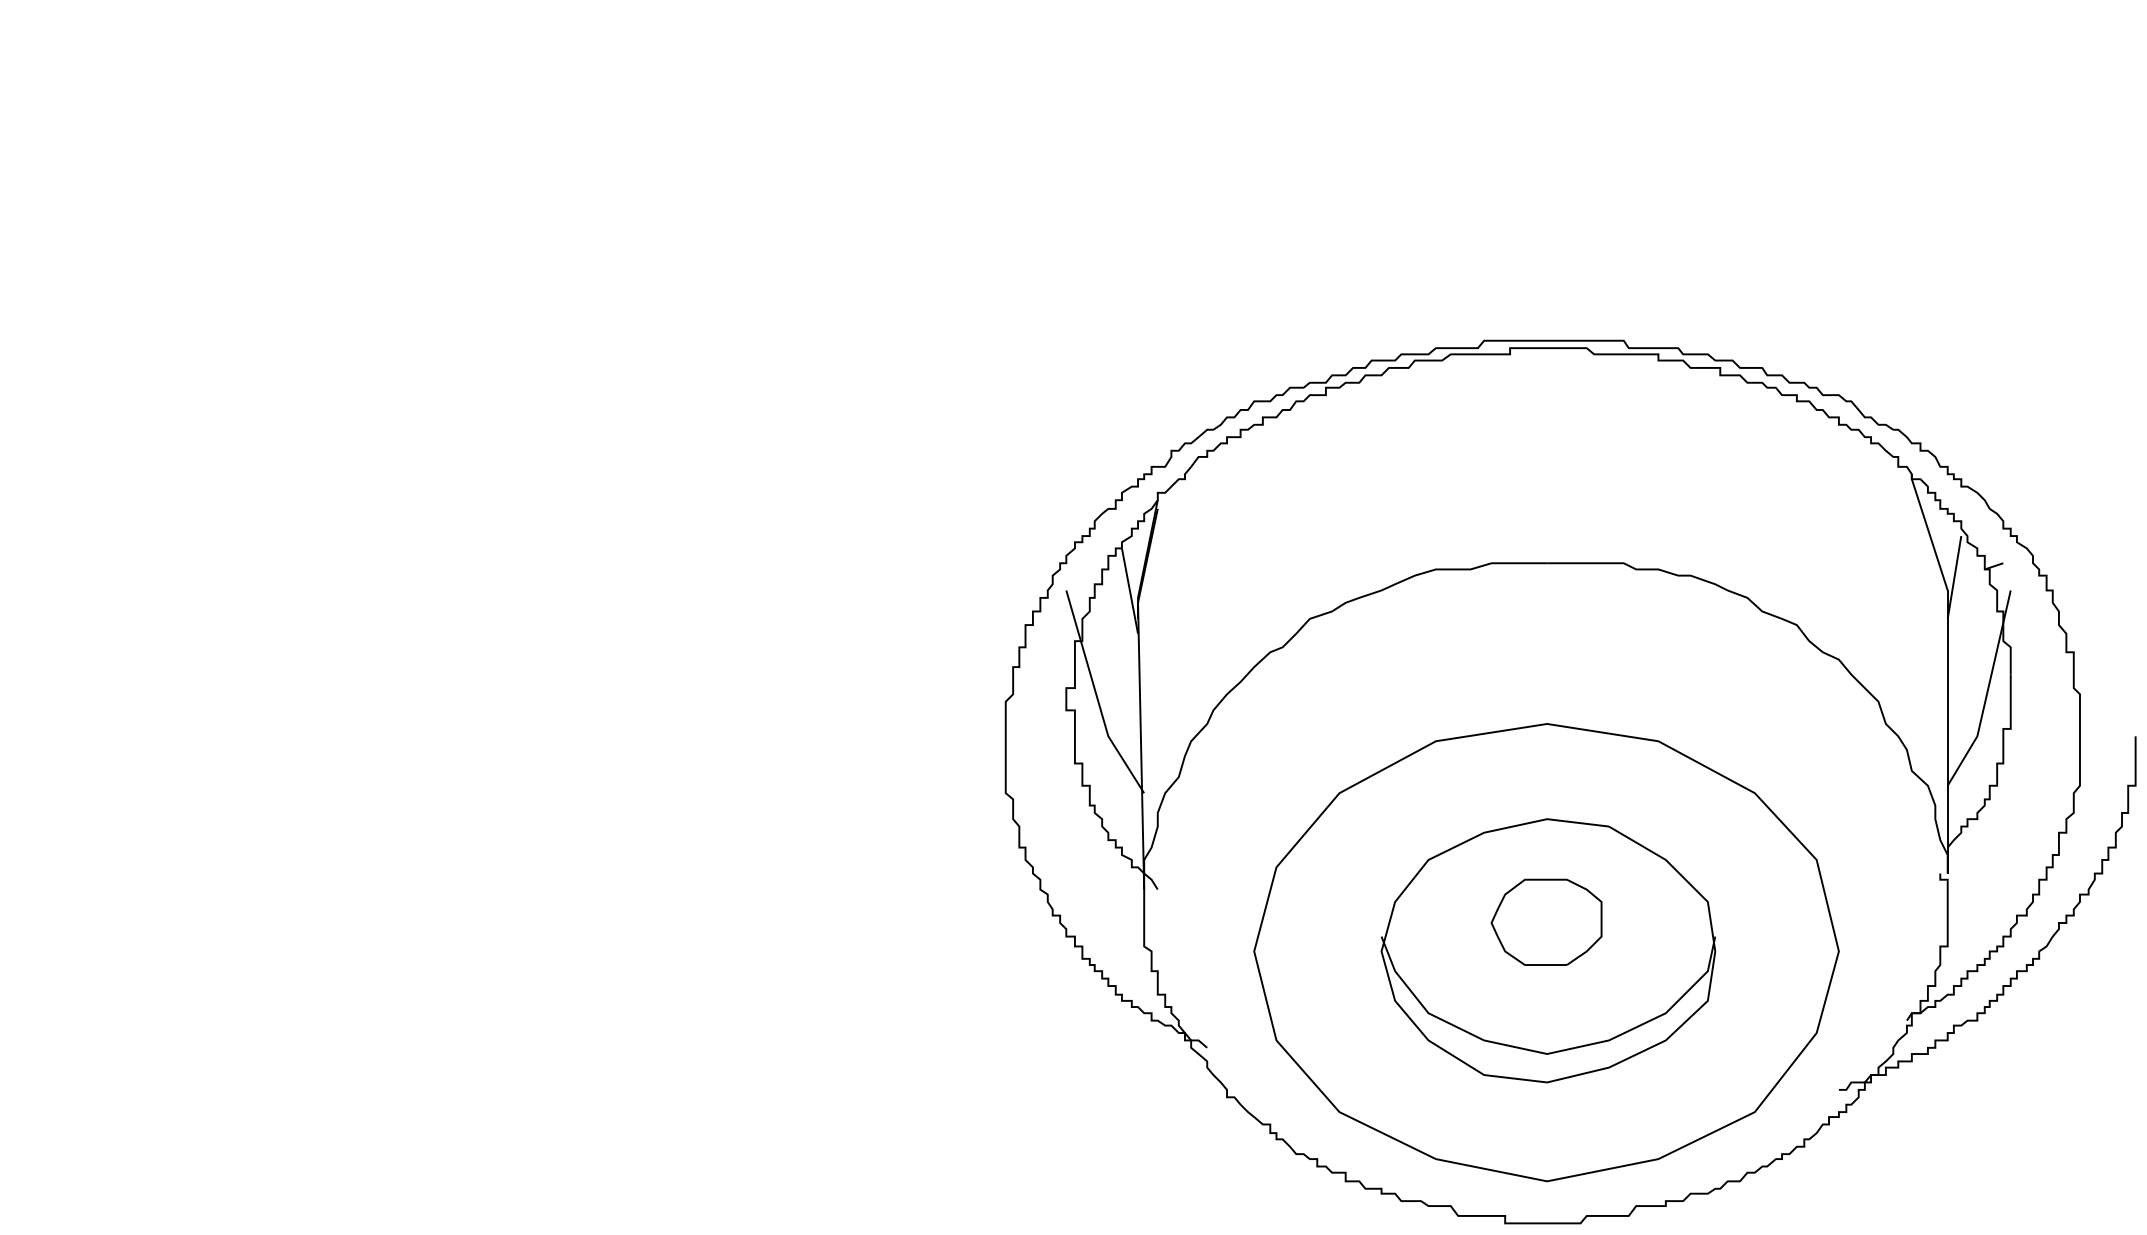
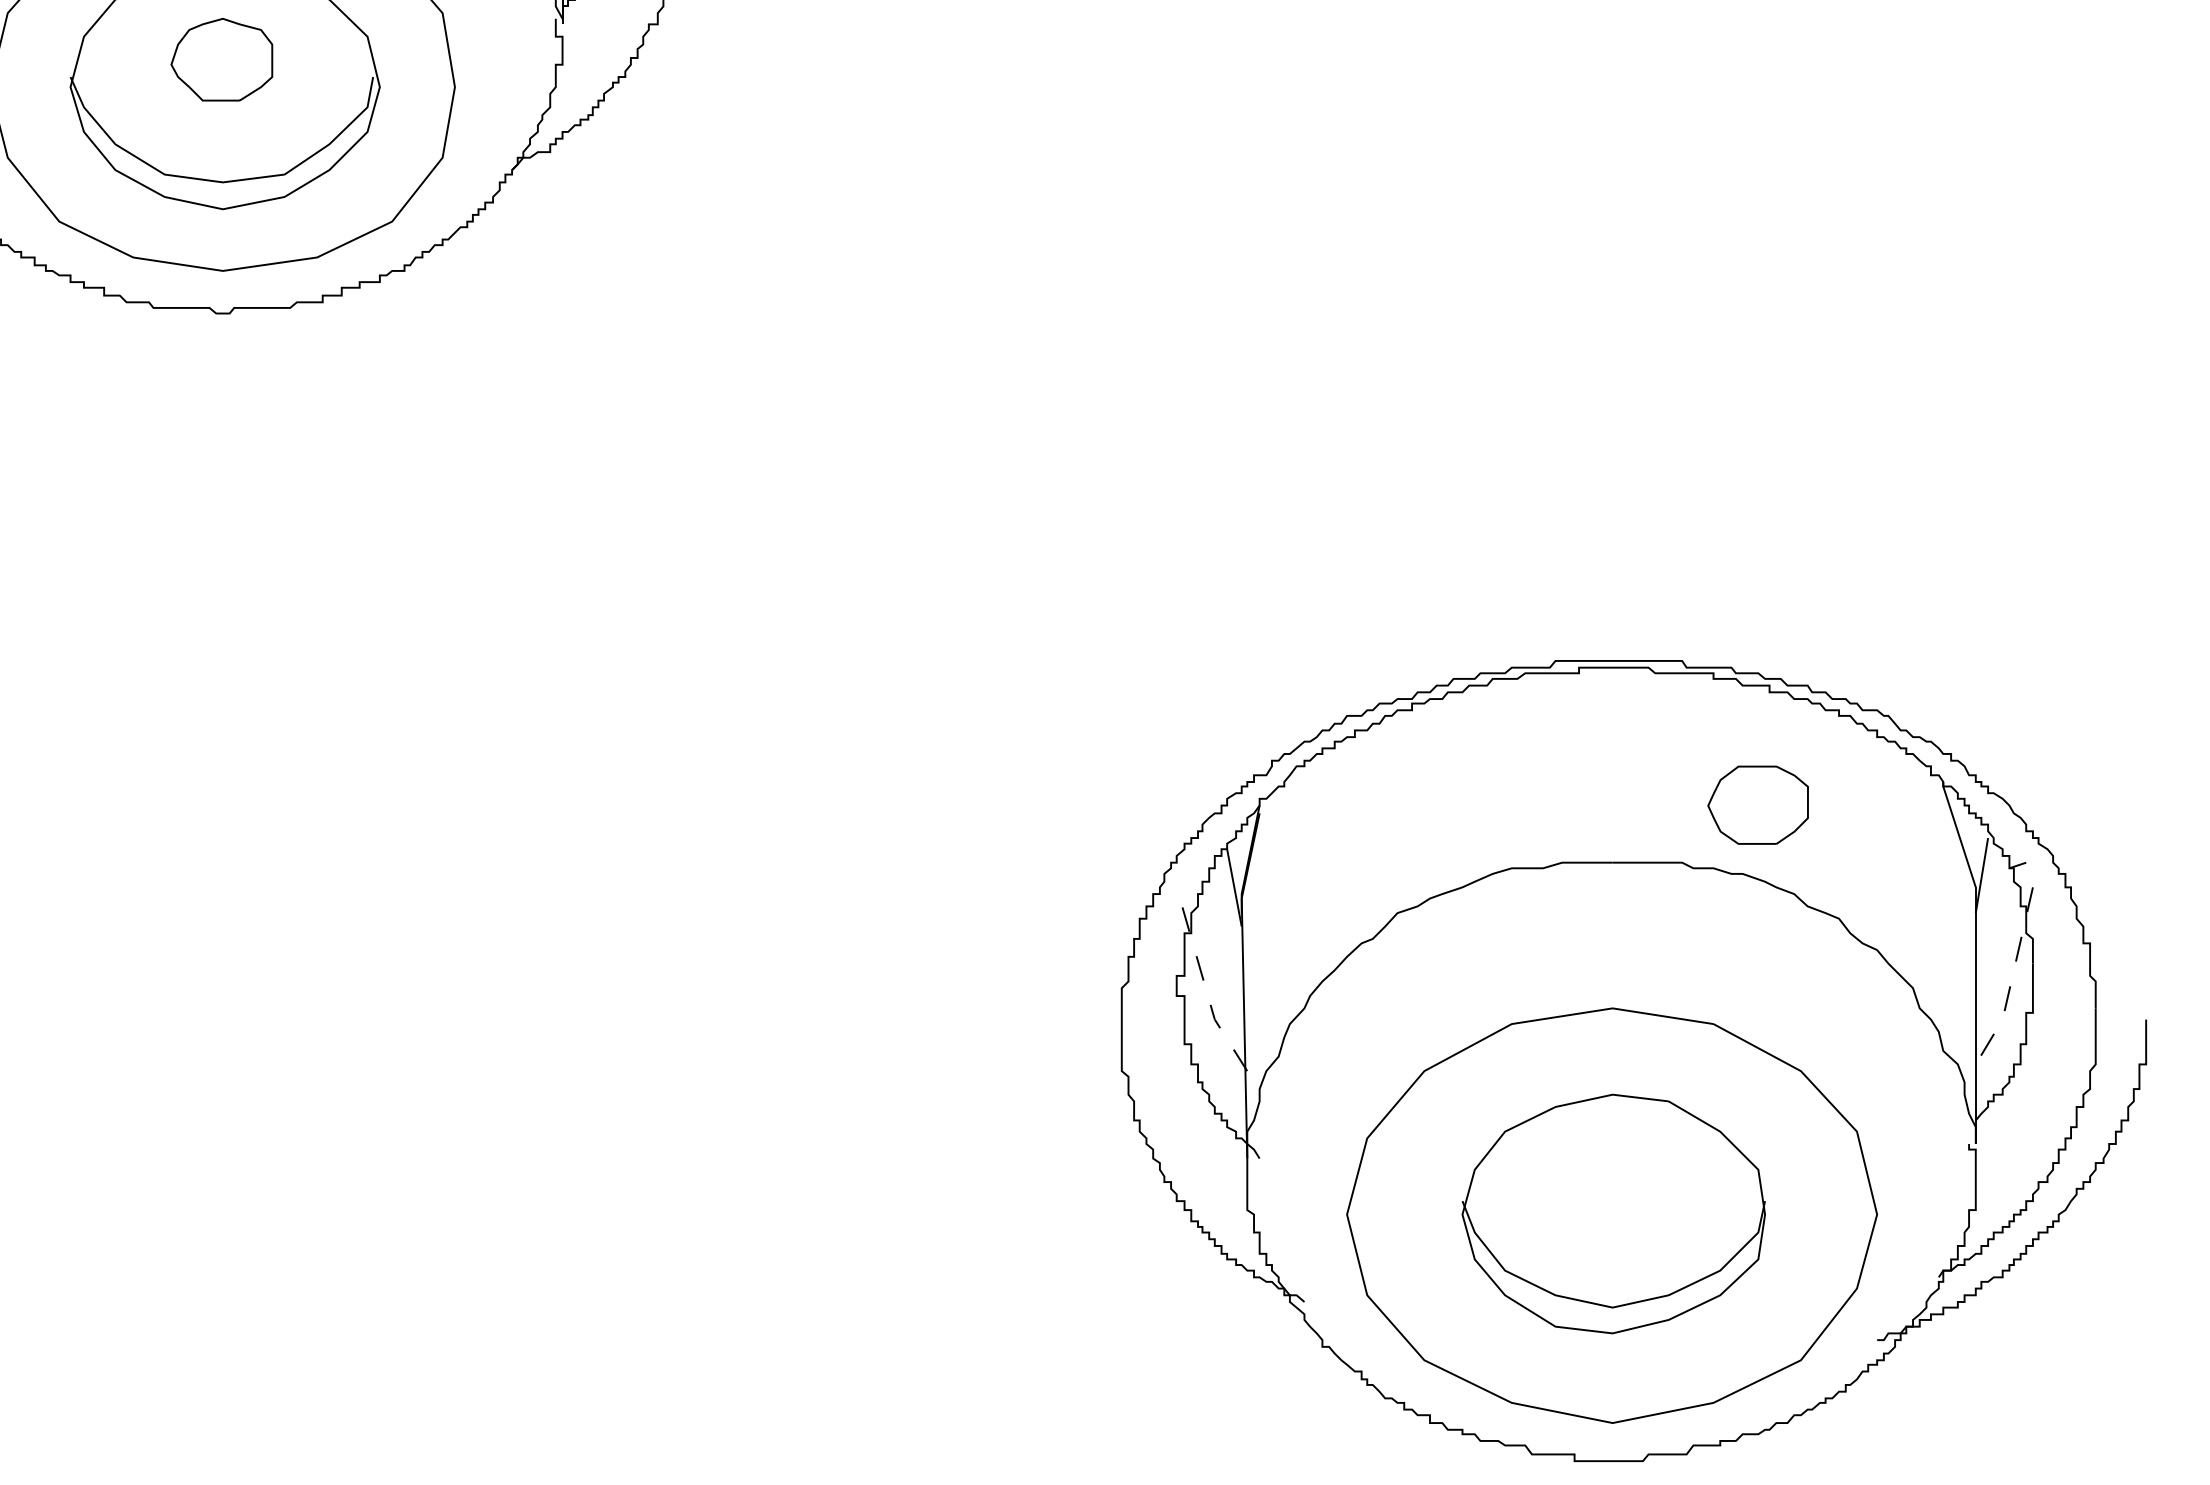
line: (1987, 692) -> (2011, 979), solid -> dashed
line: (1096, 696) -> (1204, 983), solid -> dashed
part: (1545, 921) -> (1757, 804), moved

